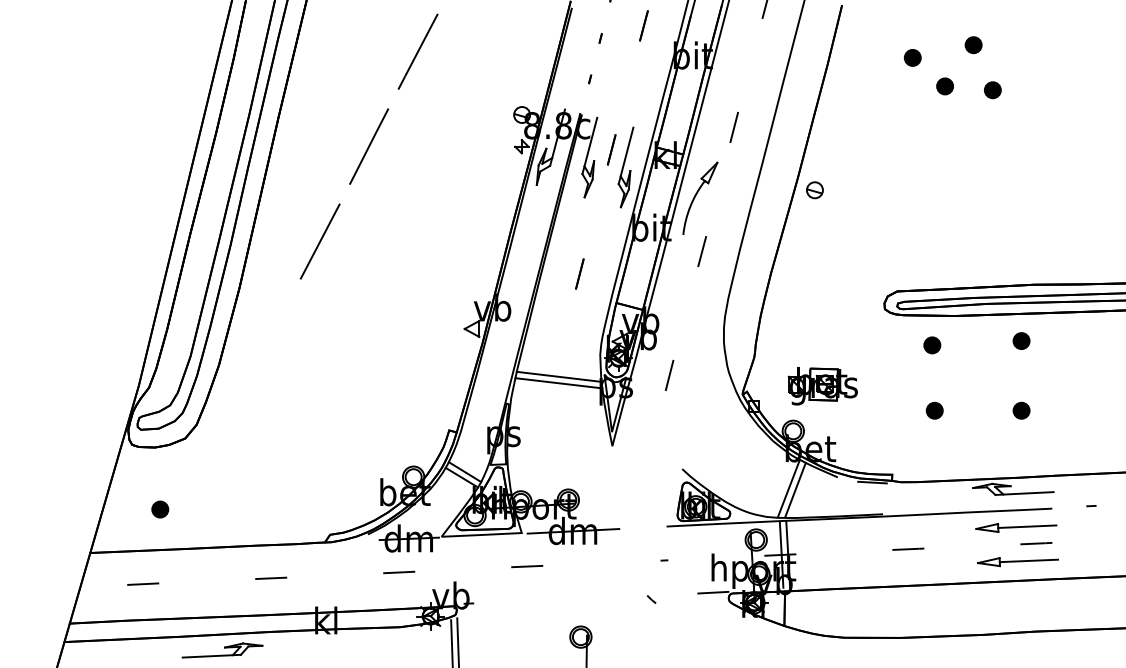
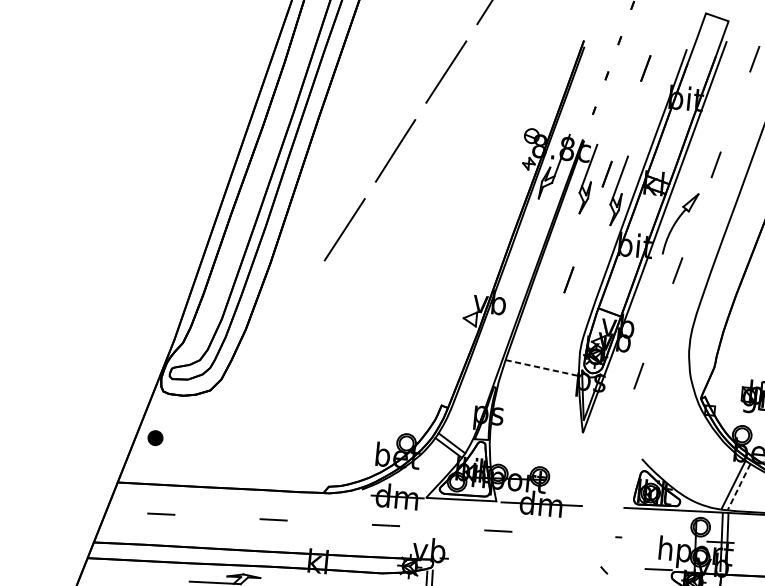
line: (559, 376) -> (542, 367), solid -> dashed
line: (558, 383) -> (541, 373), removed
line: (795, 490) -> (739, 487), solid -> dashed
part: (160, 509) -> (155, 438), moved

